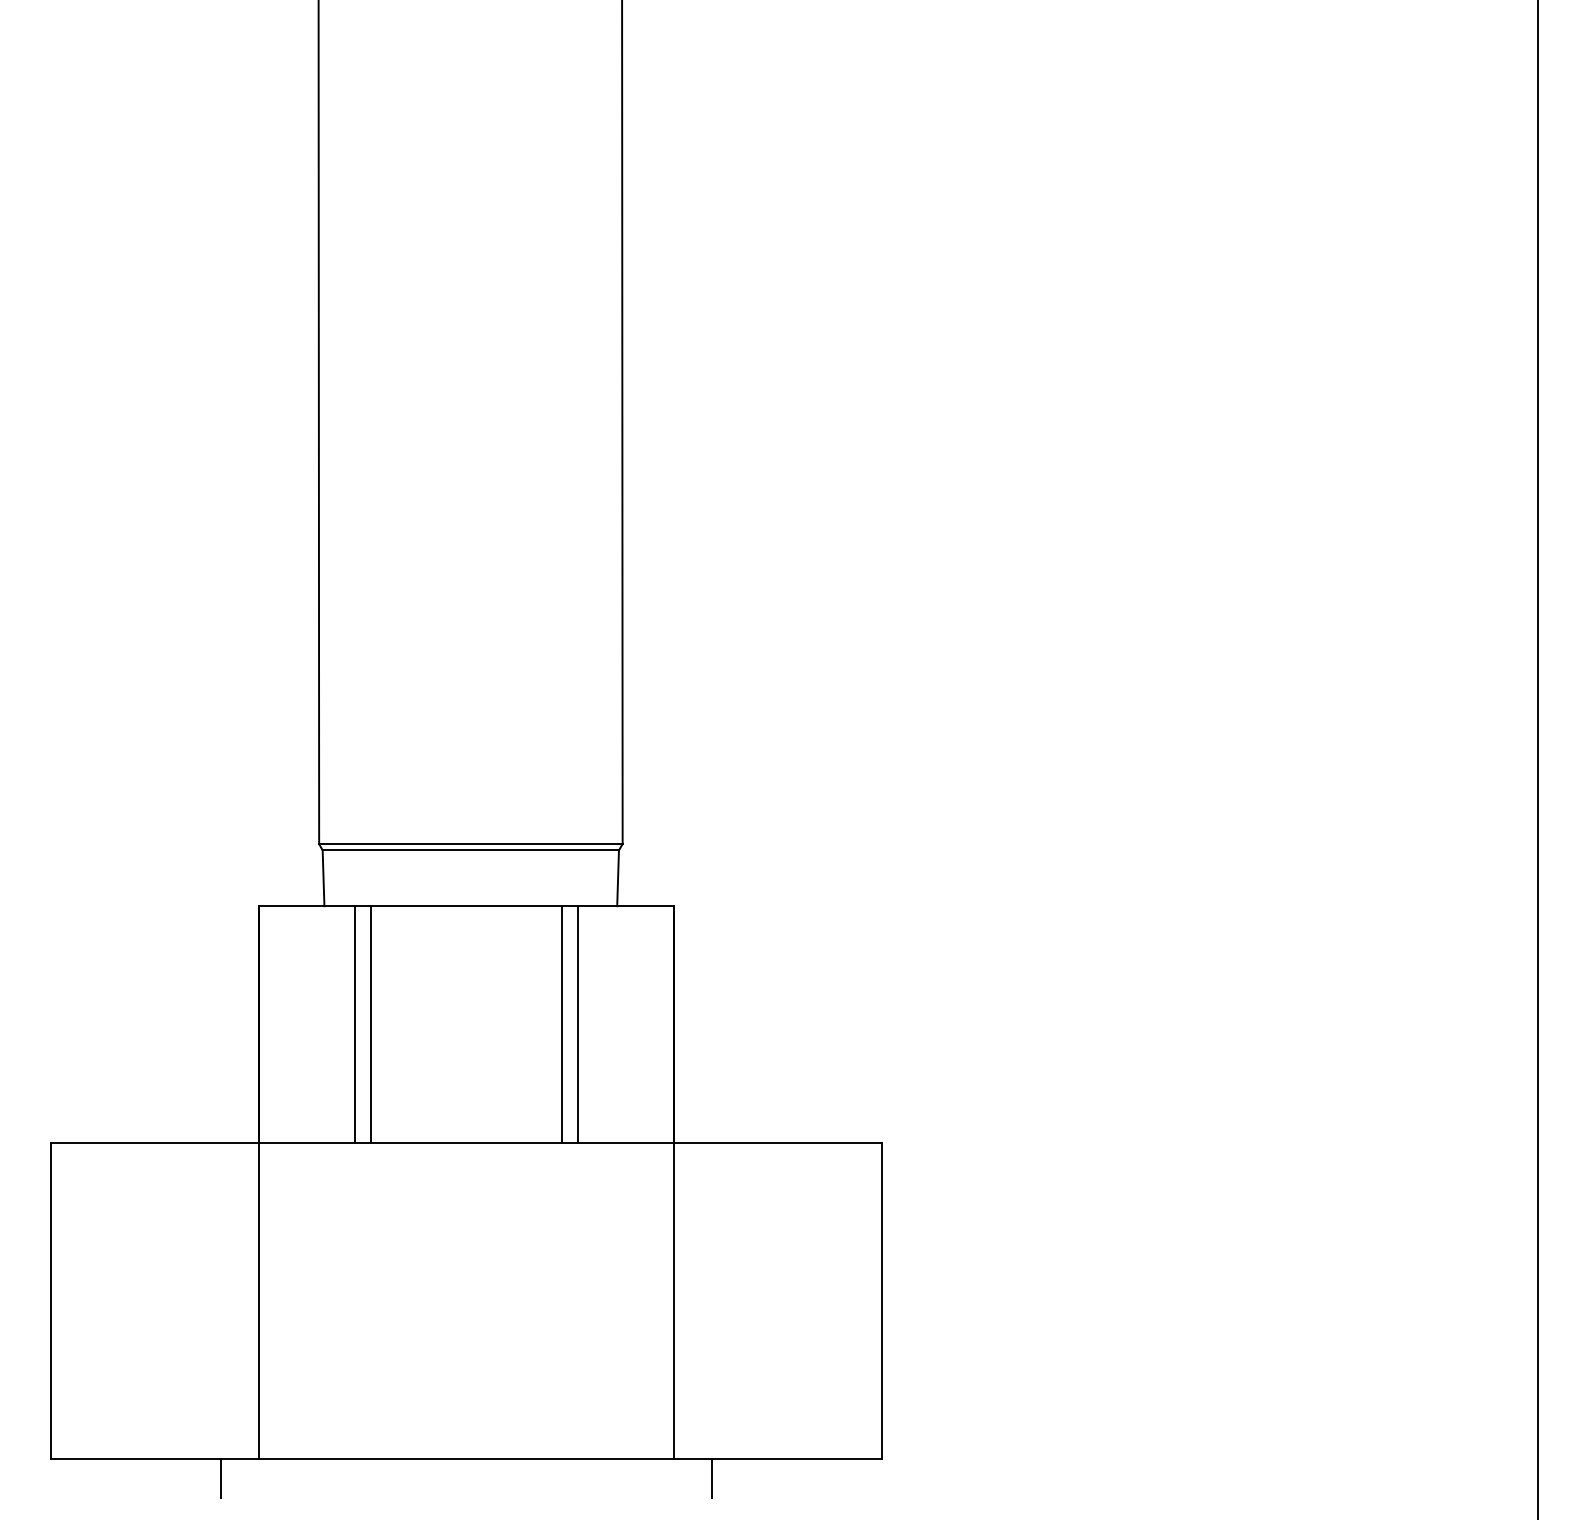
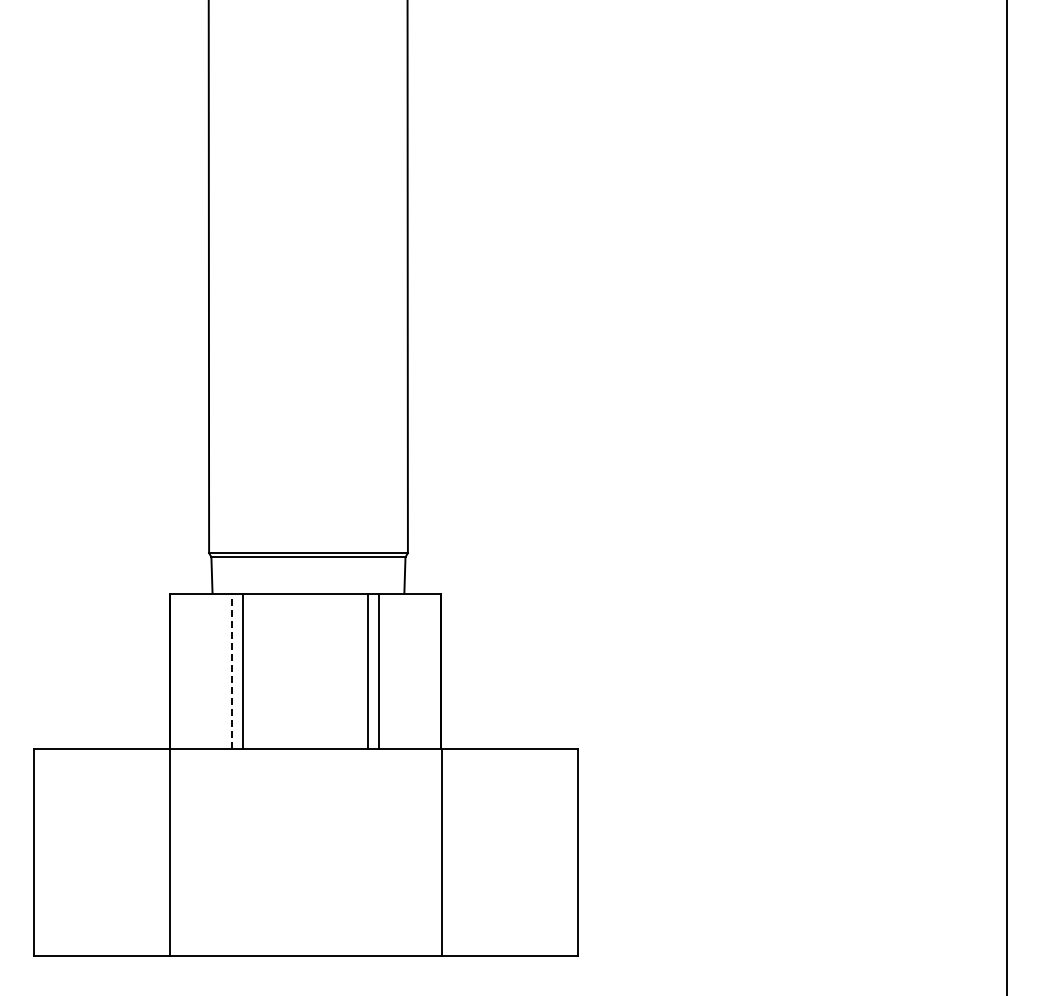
line: (354, 1024) -> (232, 671), solid -> dashed
line: (220, 1478) -> (144, 968), removed
line: (712, 1478) -> (466, 968), removed

